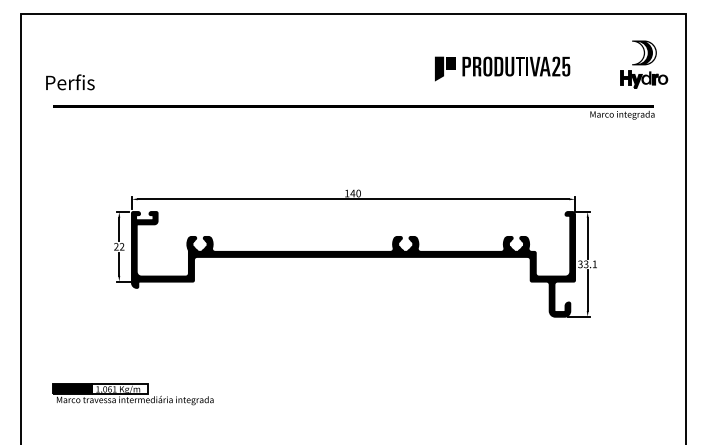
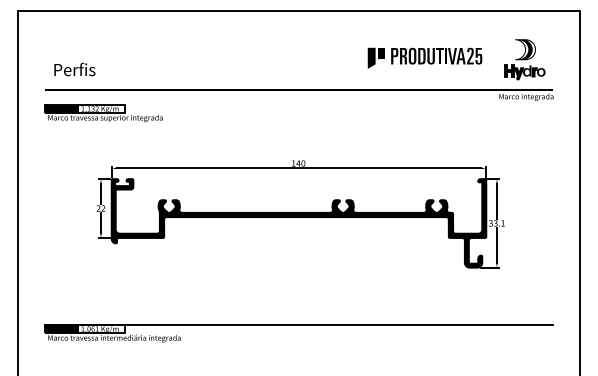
part: (644, 64) -> (525, 59), moved
text: (70, 82) -> (74, 69), moved
part: (122, 133) -> (103, 112), added
line: (353, 384) -> (299, 324), added

